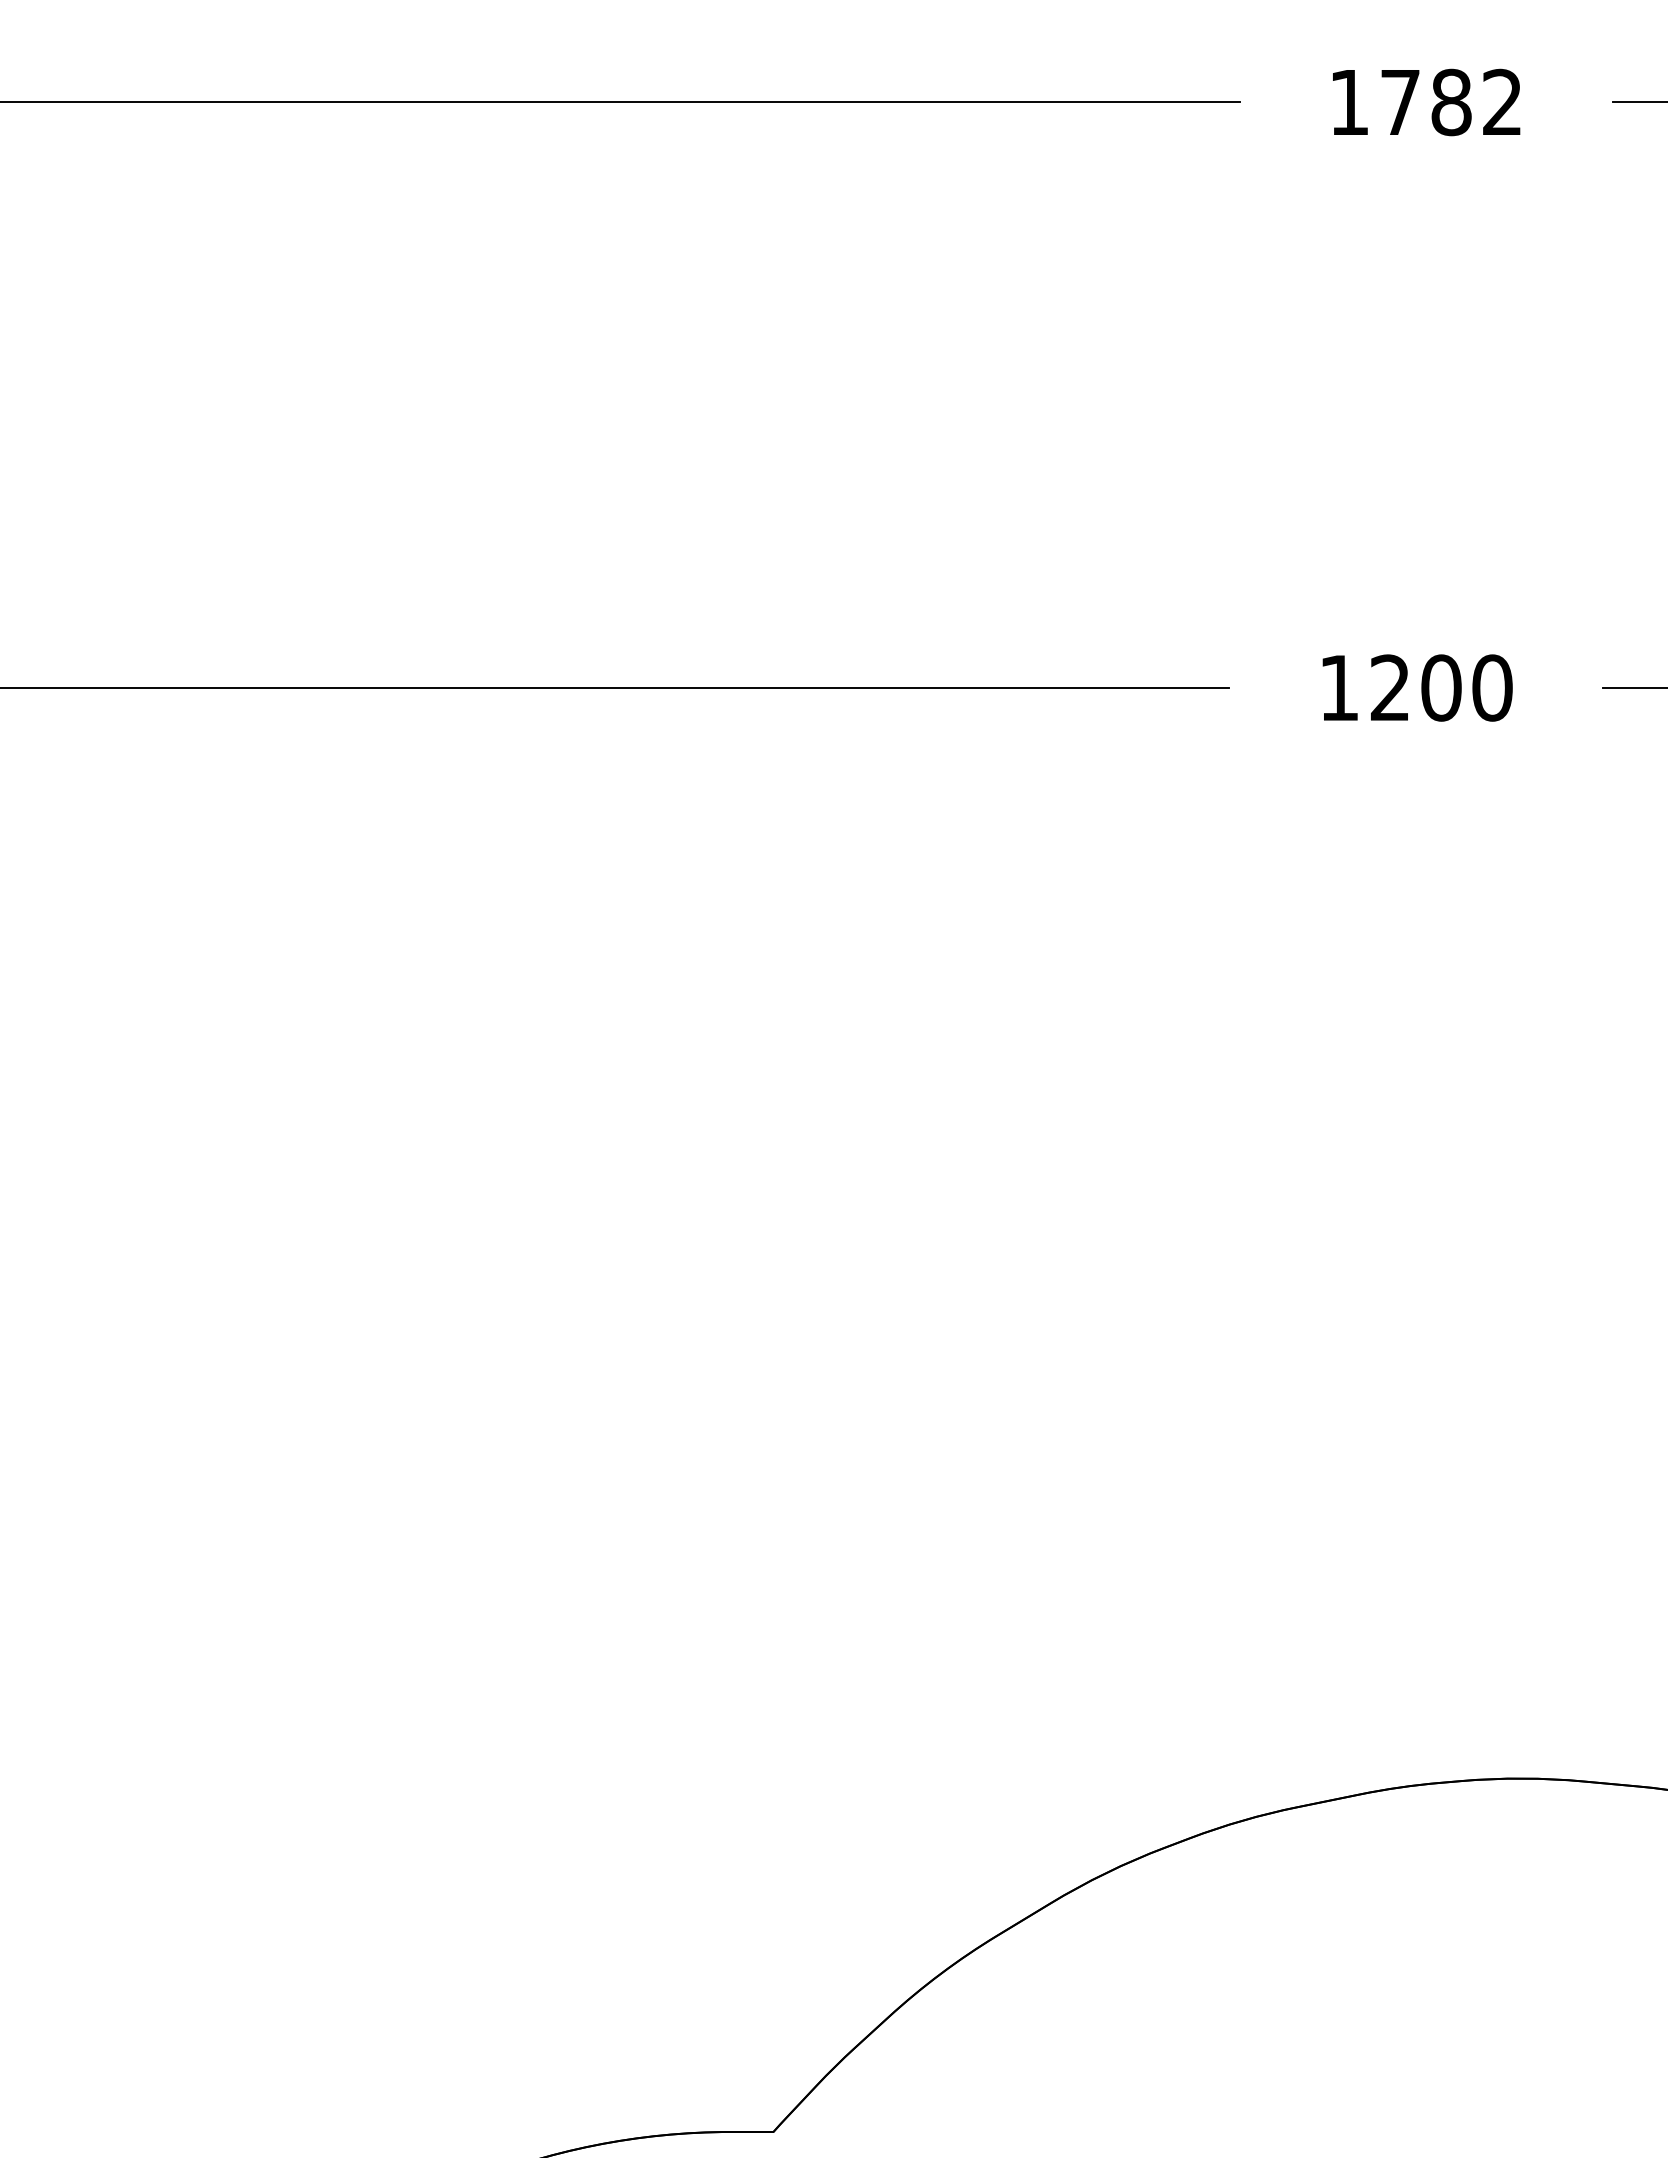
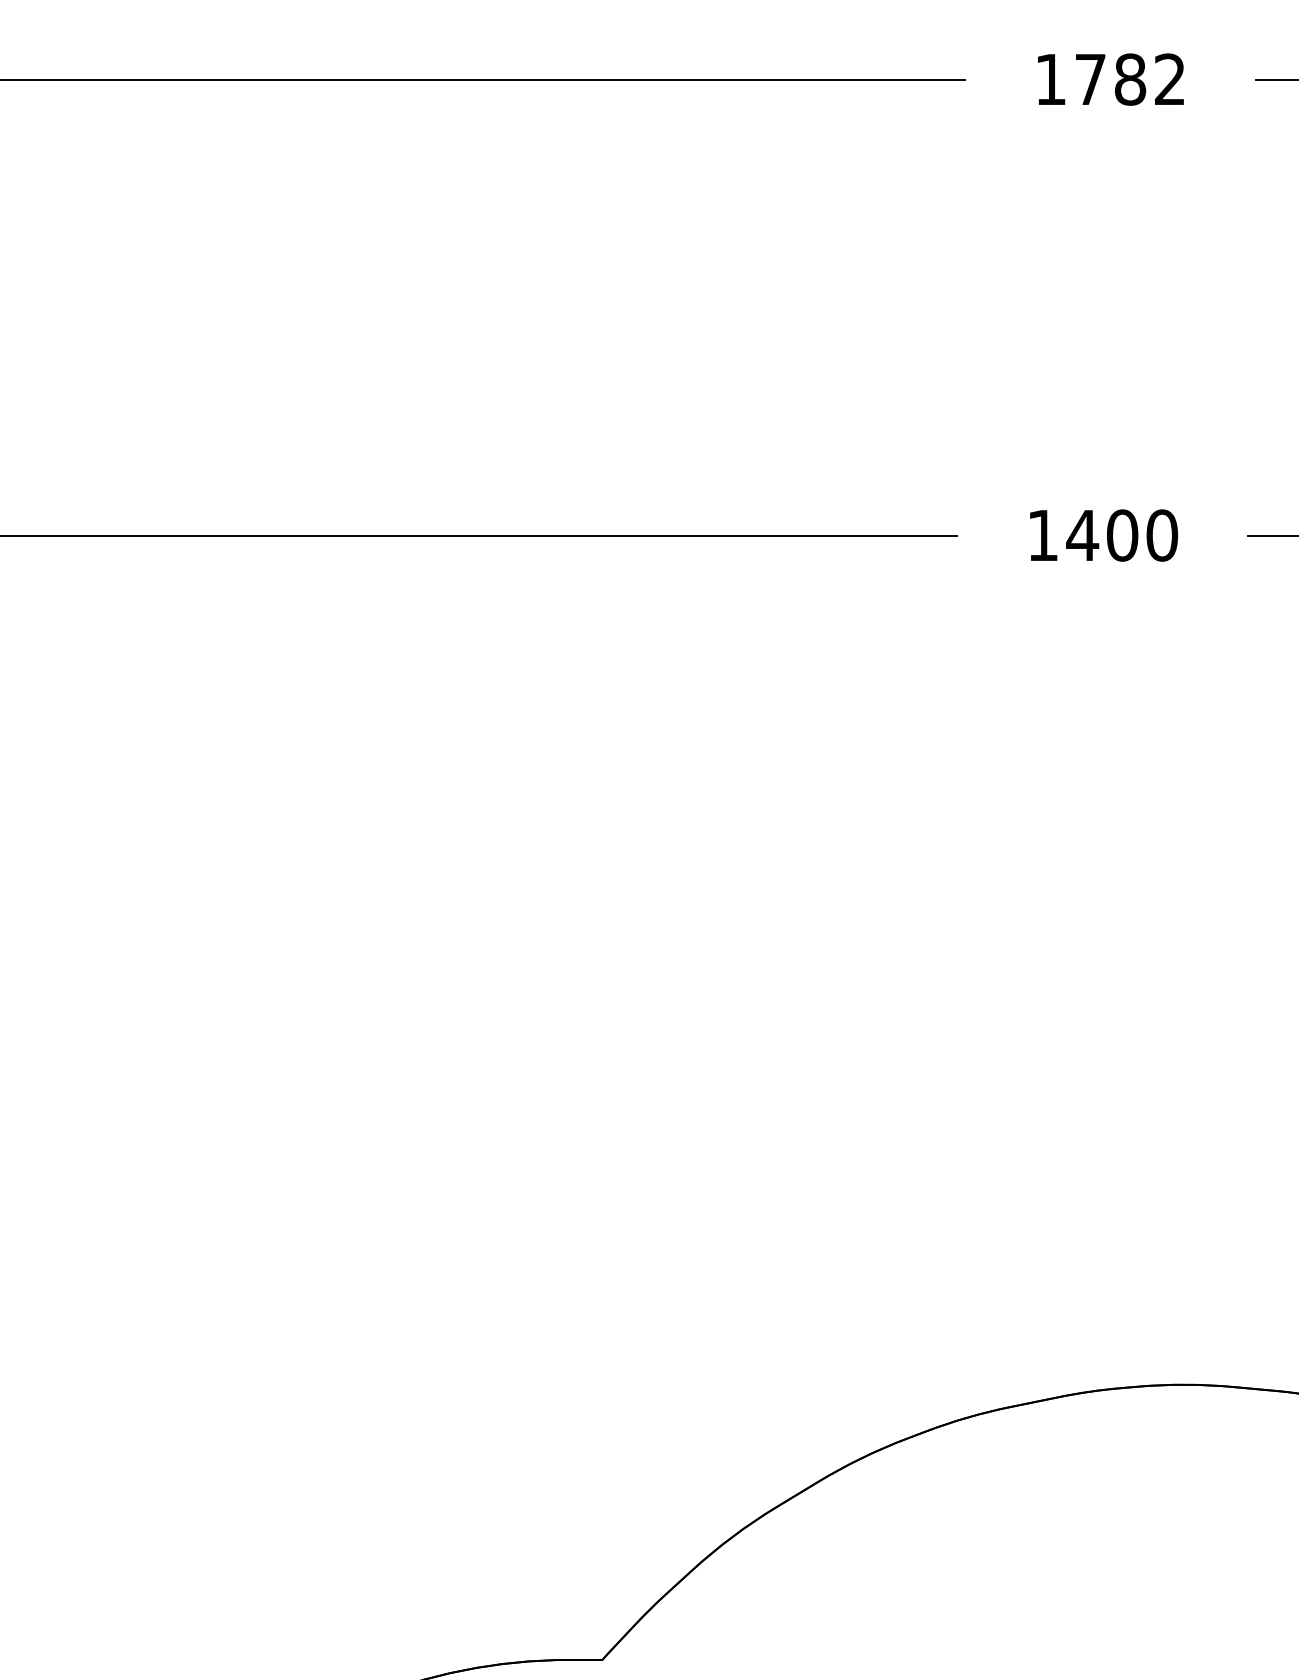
text: (1390, 687) -> (1082, 535), 1200 -> 1400

